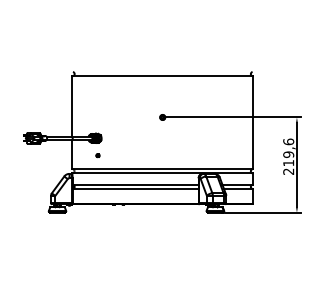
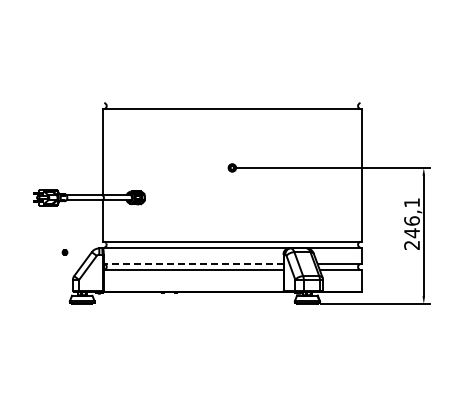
text: (288, 152) -> (411, 218), 219,6 -> 246,1
part: (97, 155) -> (64, 252), moved
line: (135, 184) -> (193, 263), solid -> dashed

